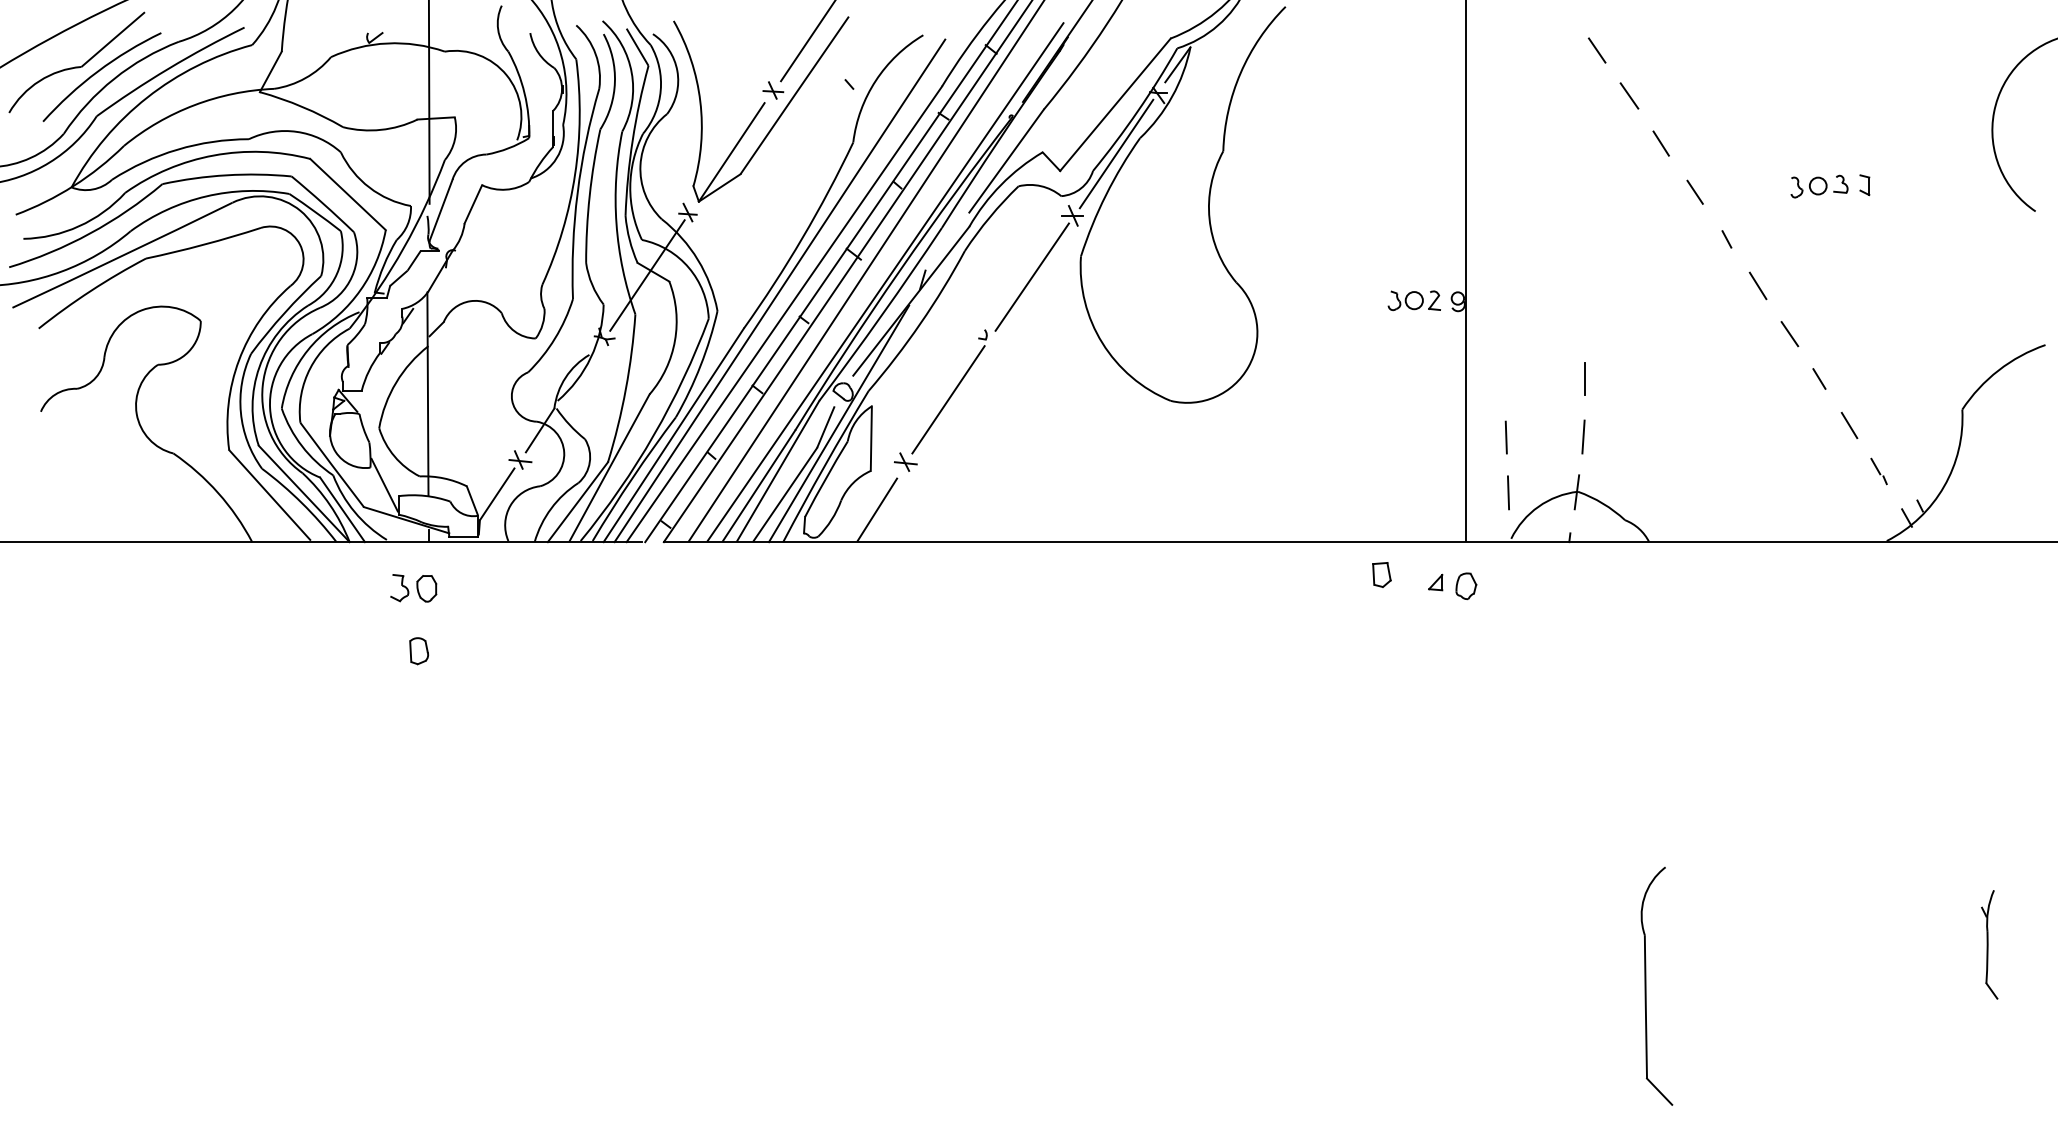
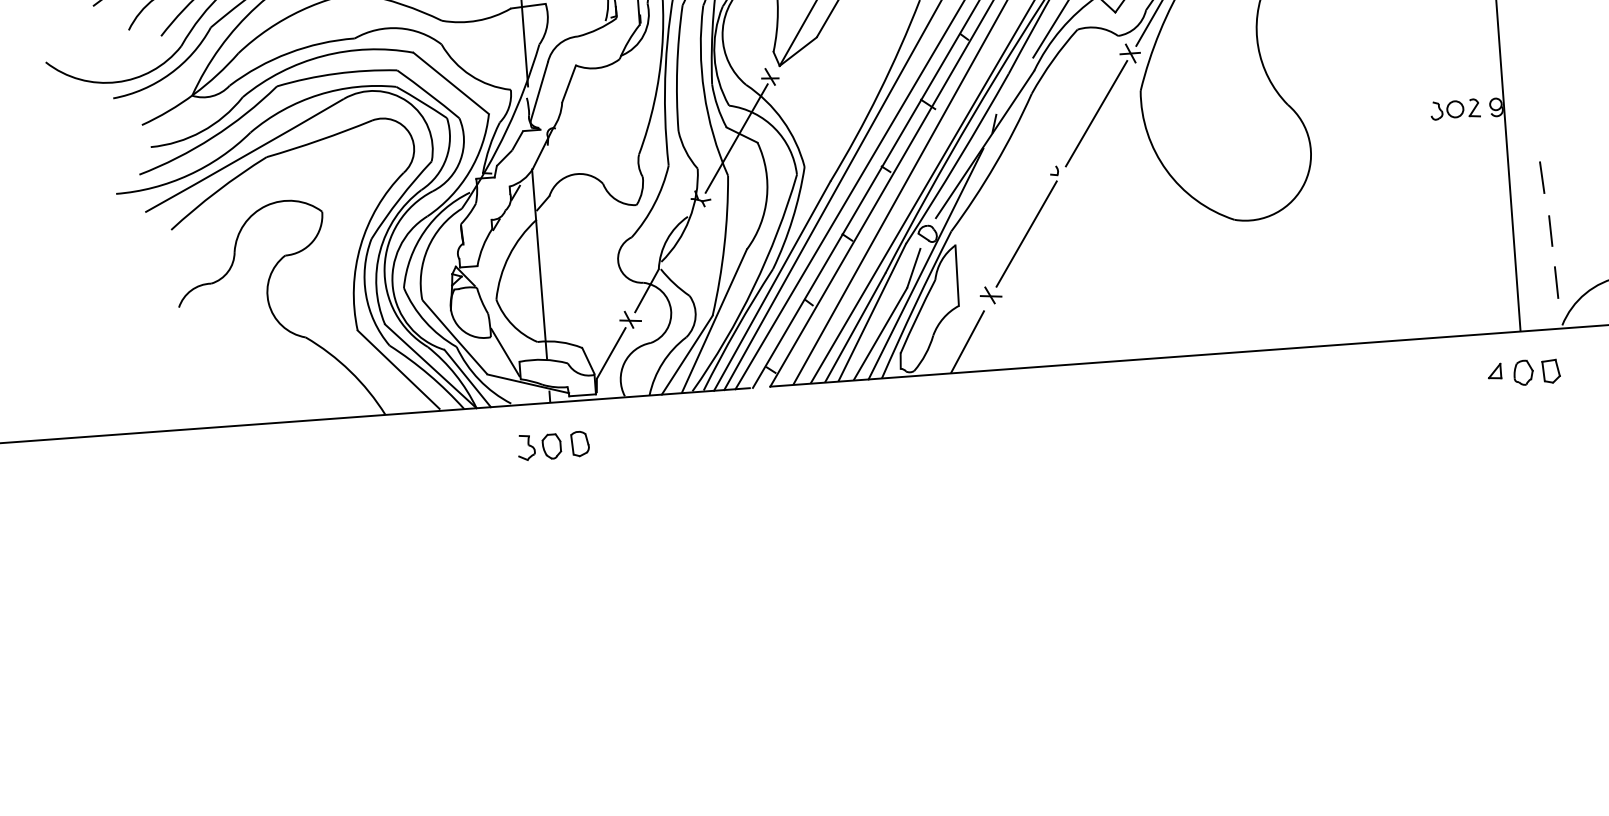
line: (1501, 379) -> (1542, 177), added
part: (1381, 574) -> (1550, 371), moved
part: (419, 651) -> (580, 444), moved

